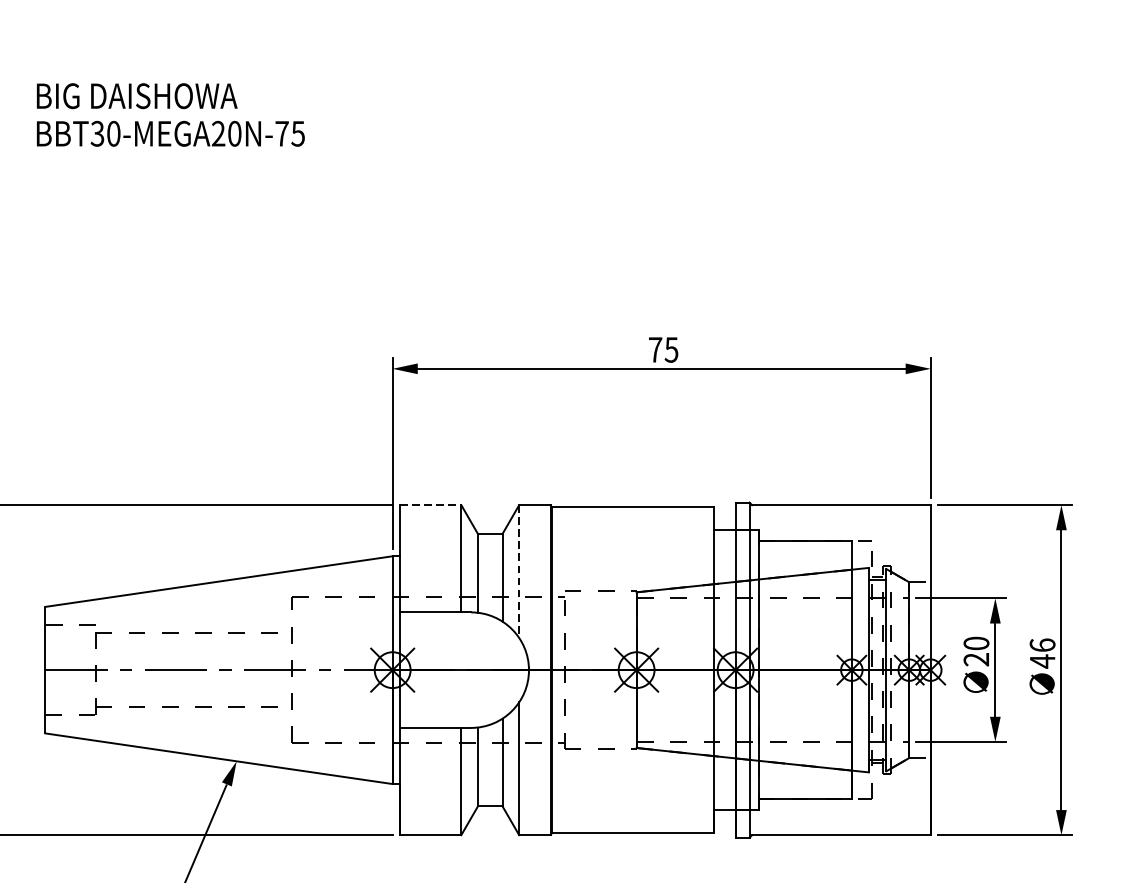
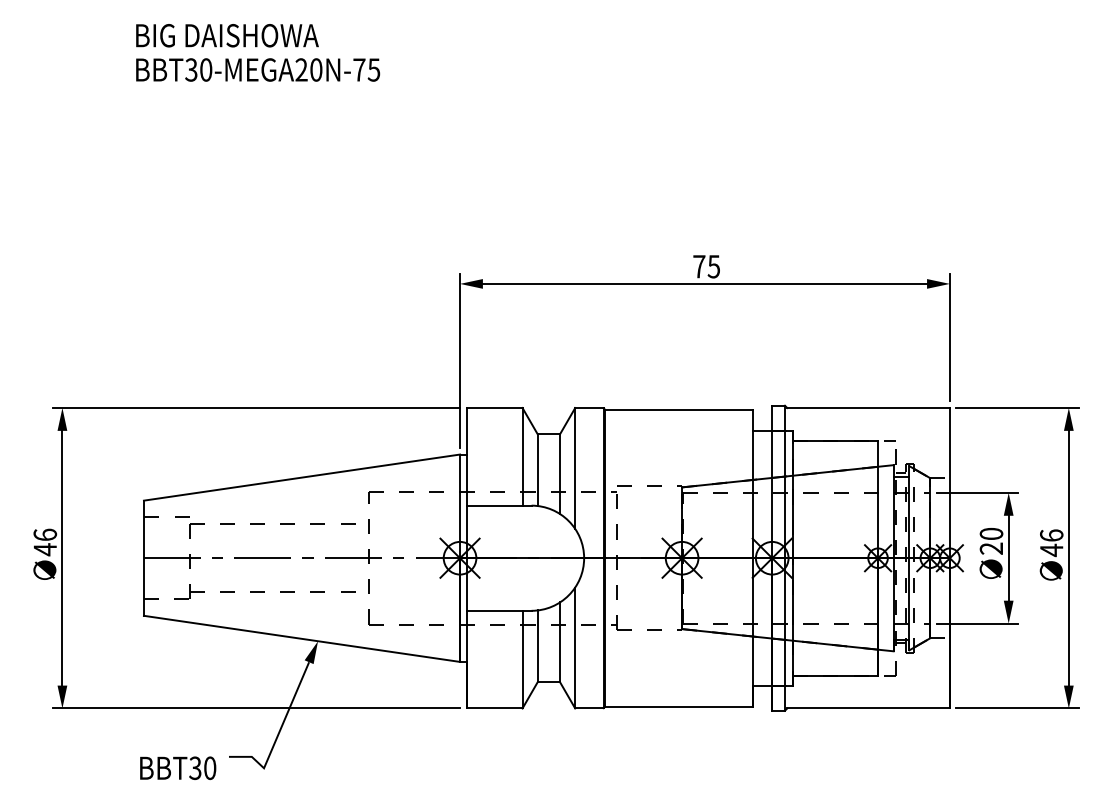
line: (430, 505) -> (494, 408), dashed -> solid
line: (519, 571) -> (575, 468), dashed -> solid

